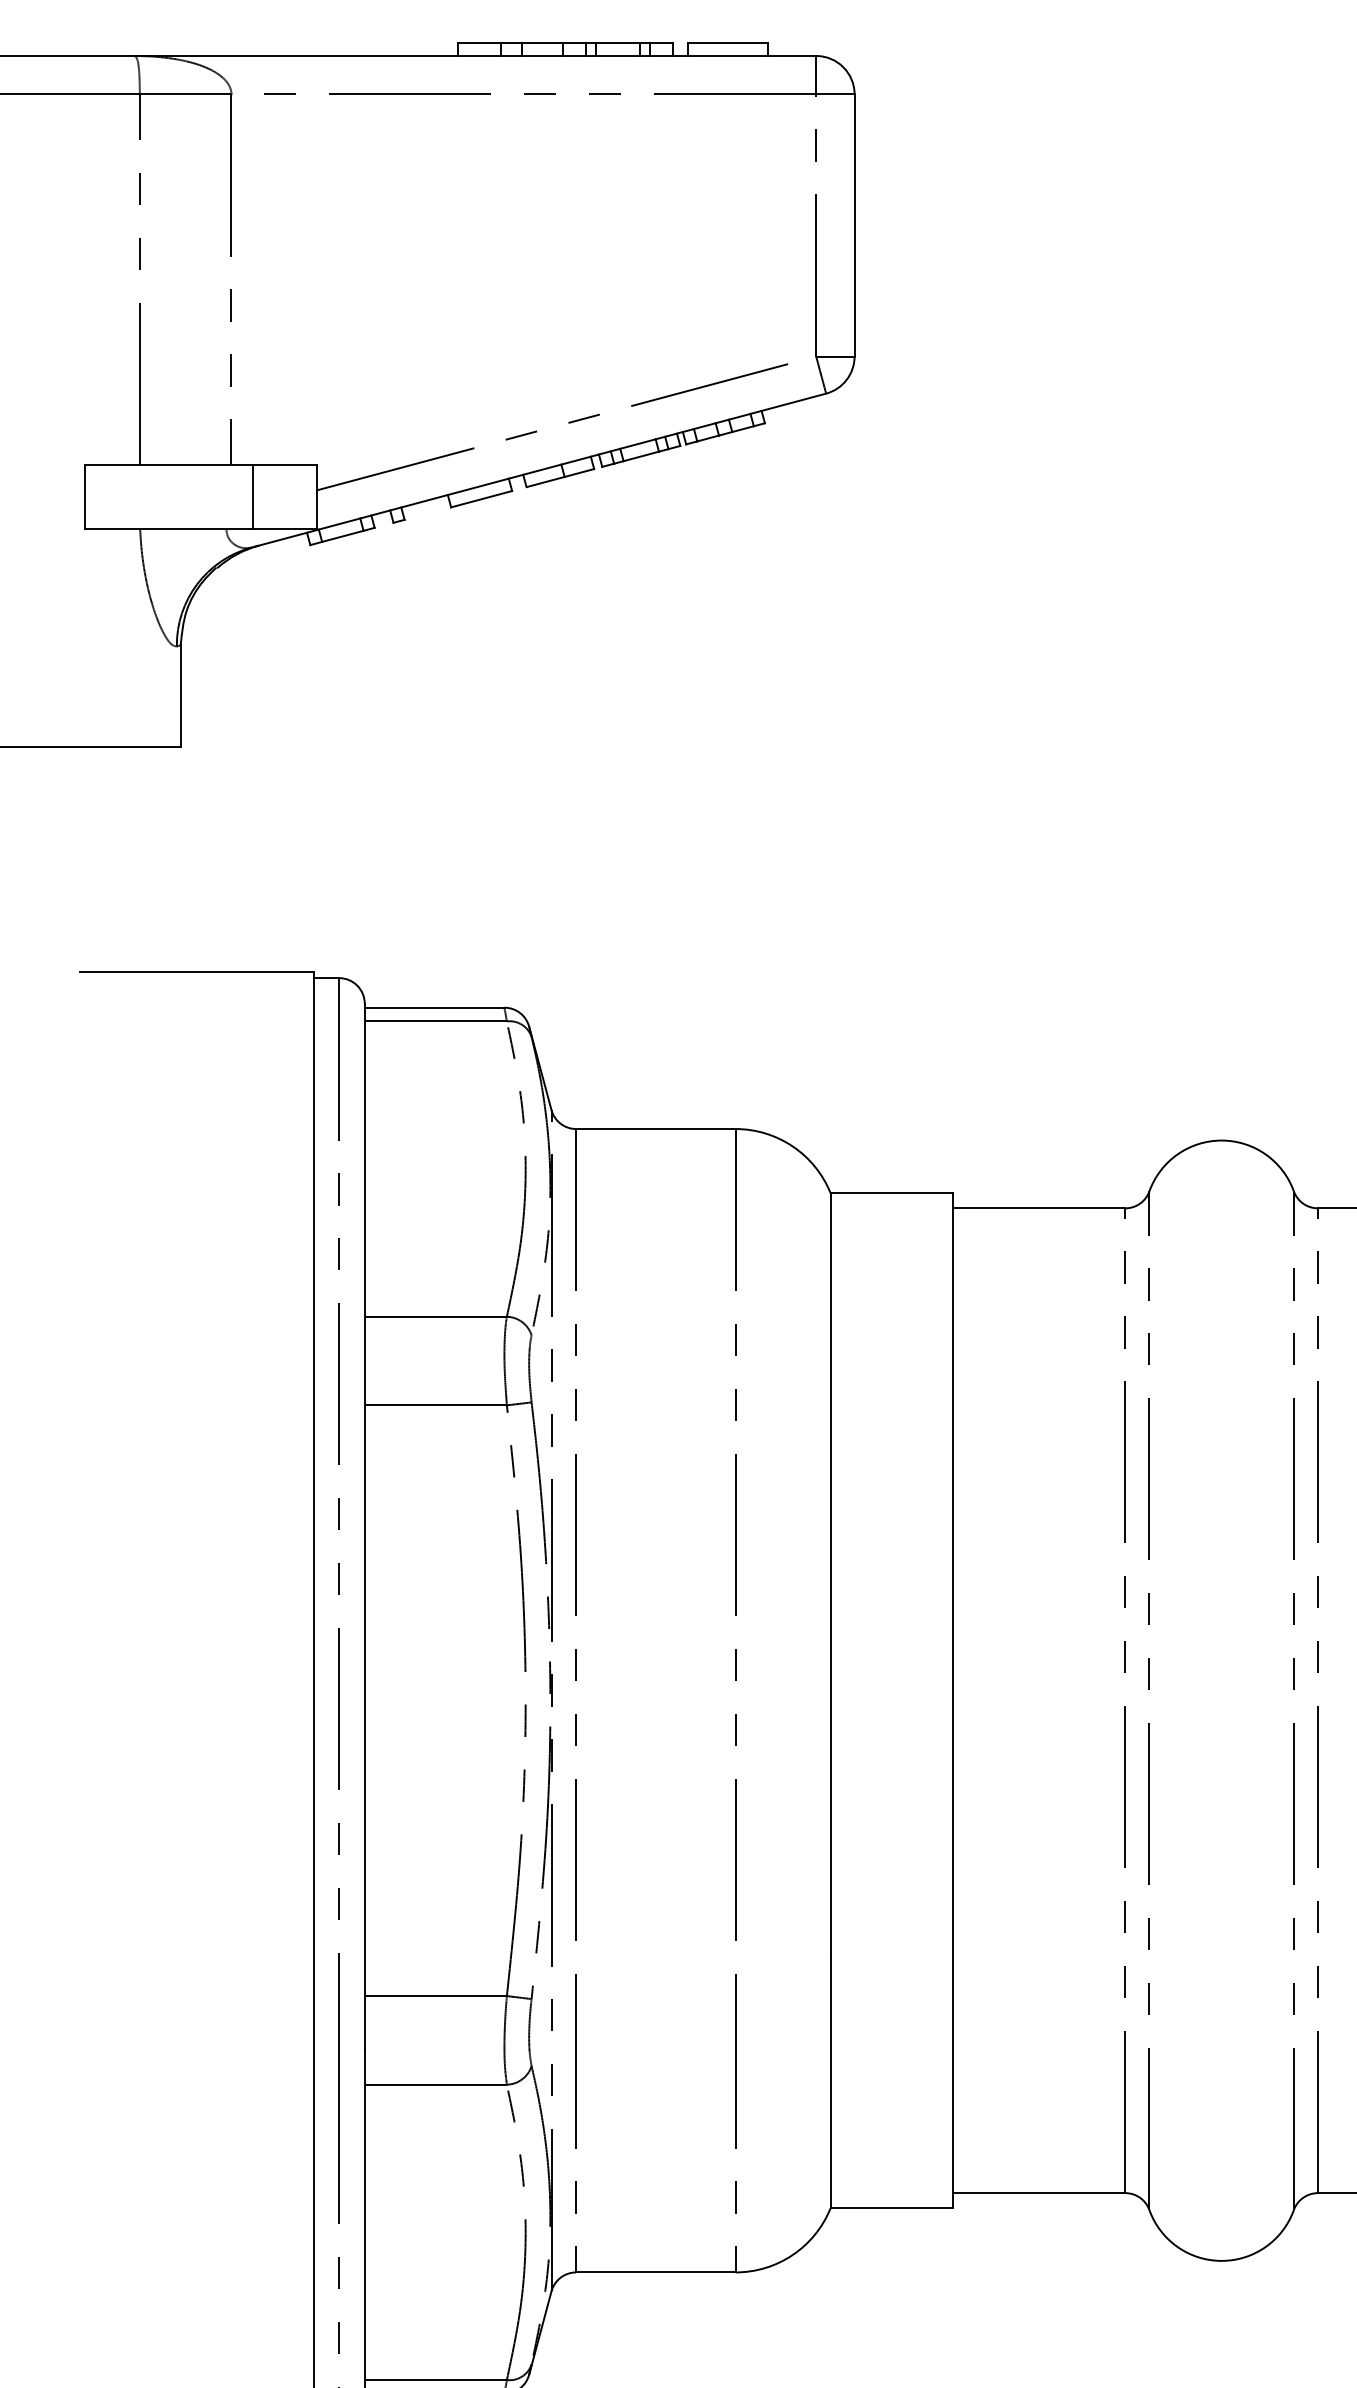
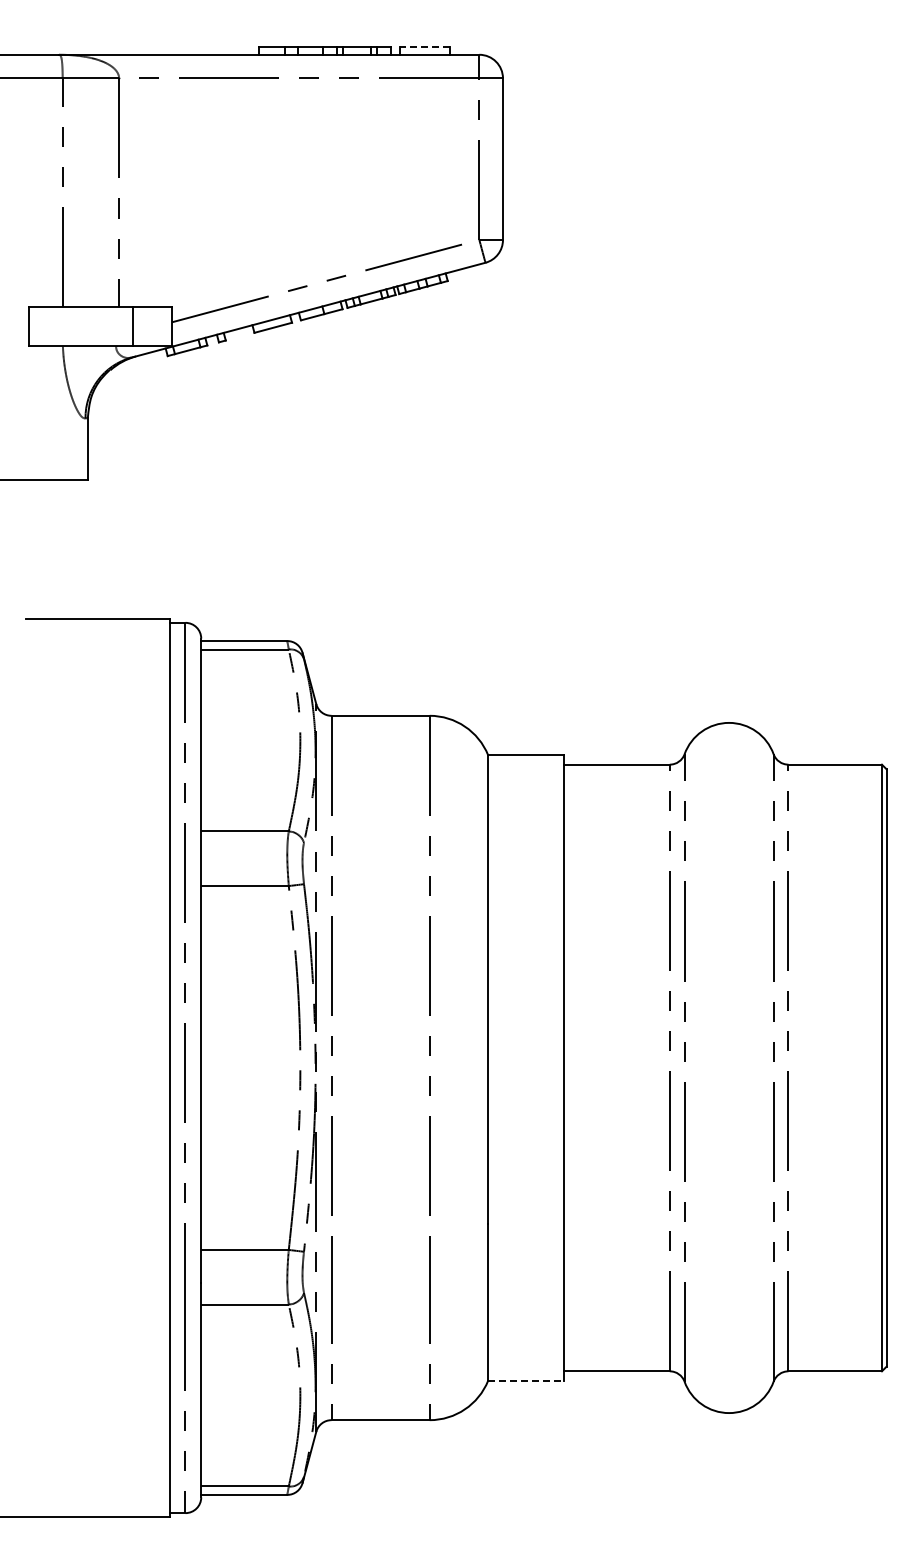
line: (727, 42) -> (424, 46), solid -> dashed
line: (891, 2208) -> (525, 1380), solid -> dashed

